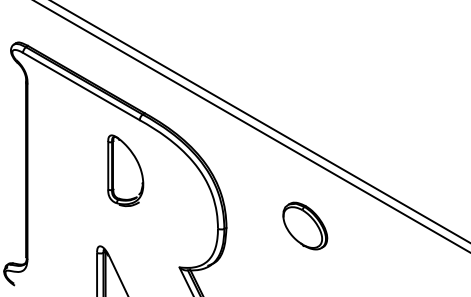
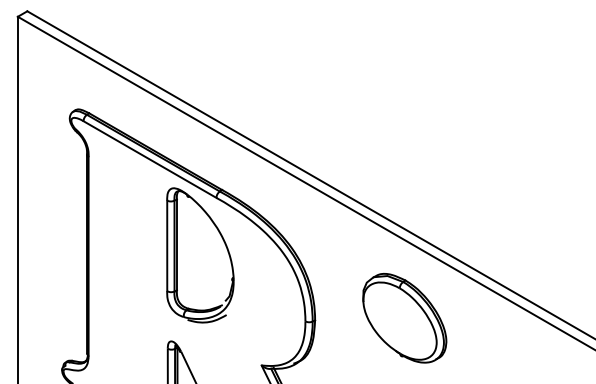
part: (125, 170) -> (200, 255), size x1.67
part: (305, 226) -> (404, 318), size x1.67

